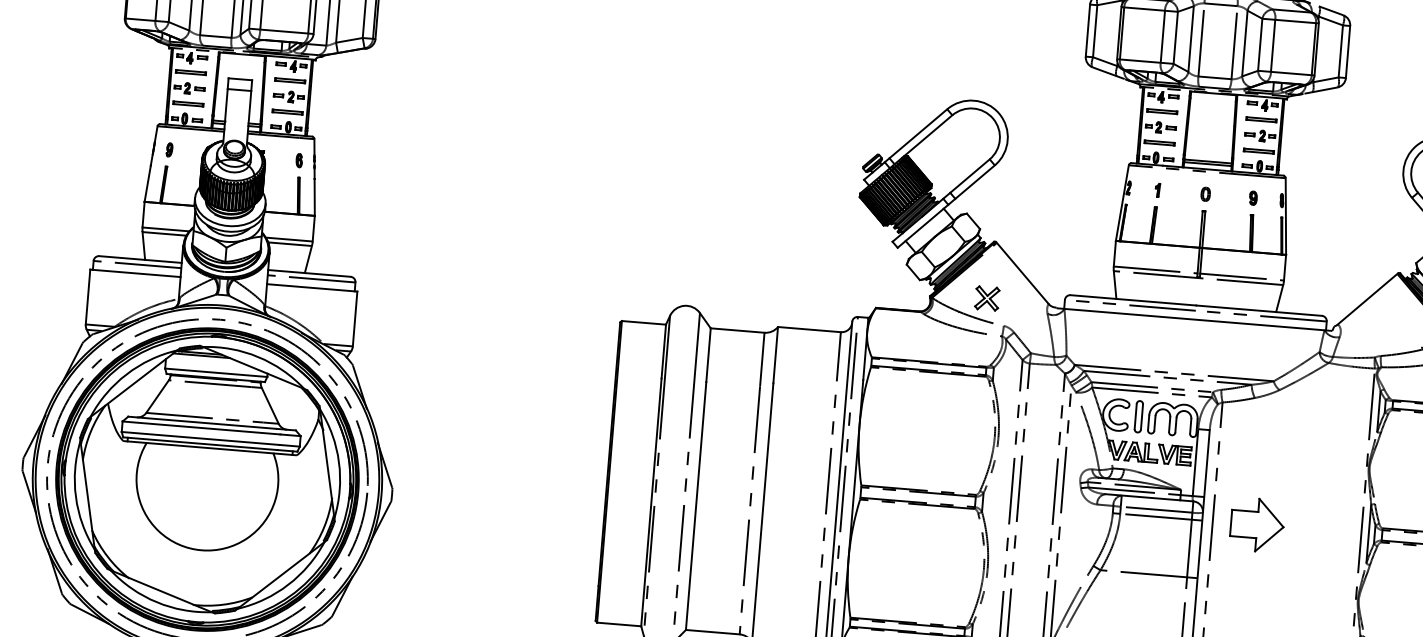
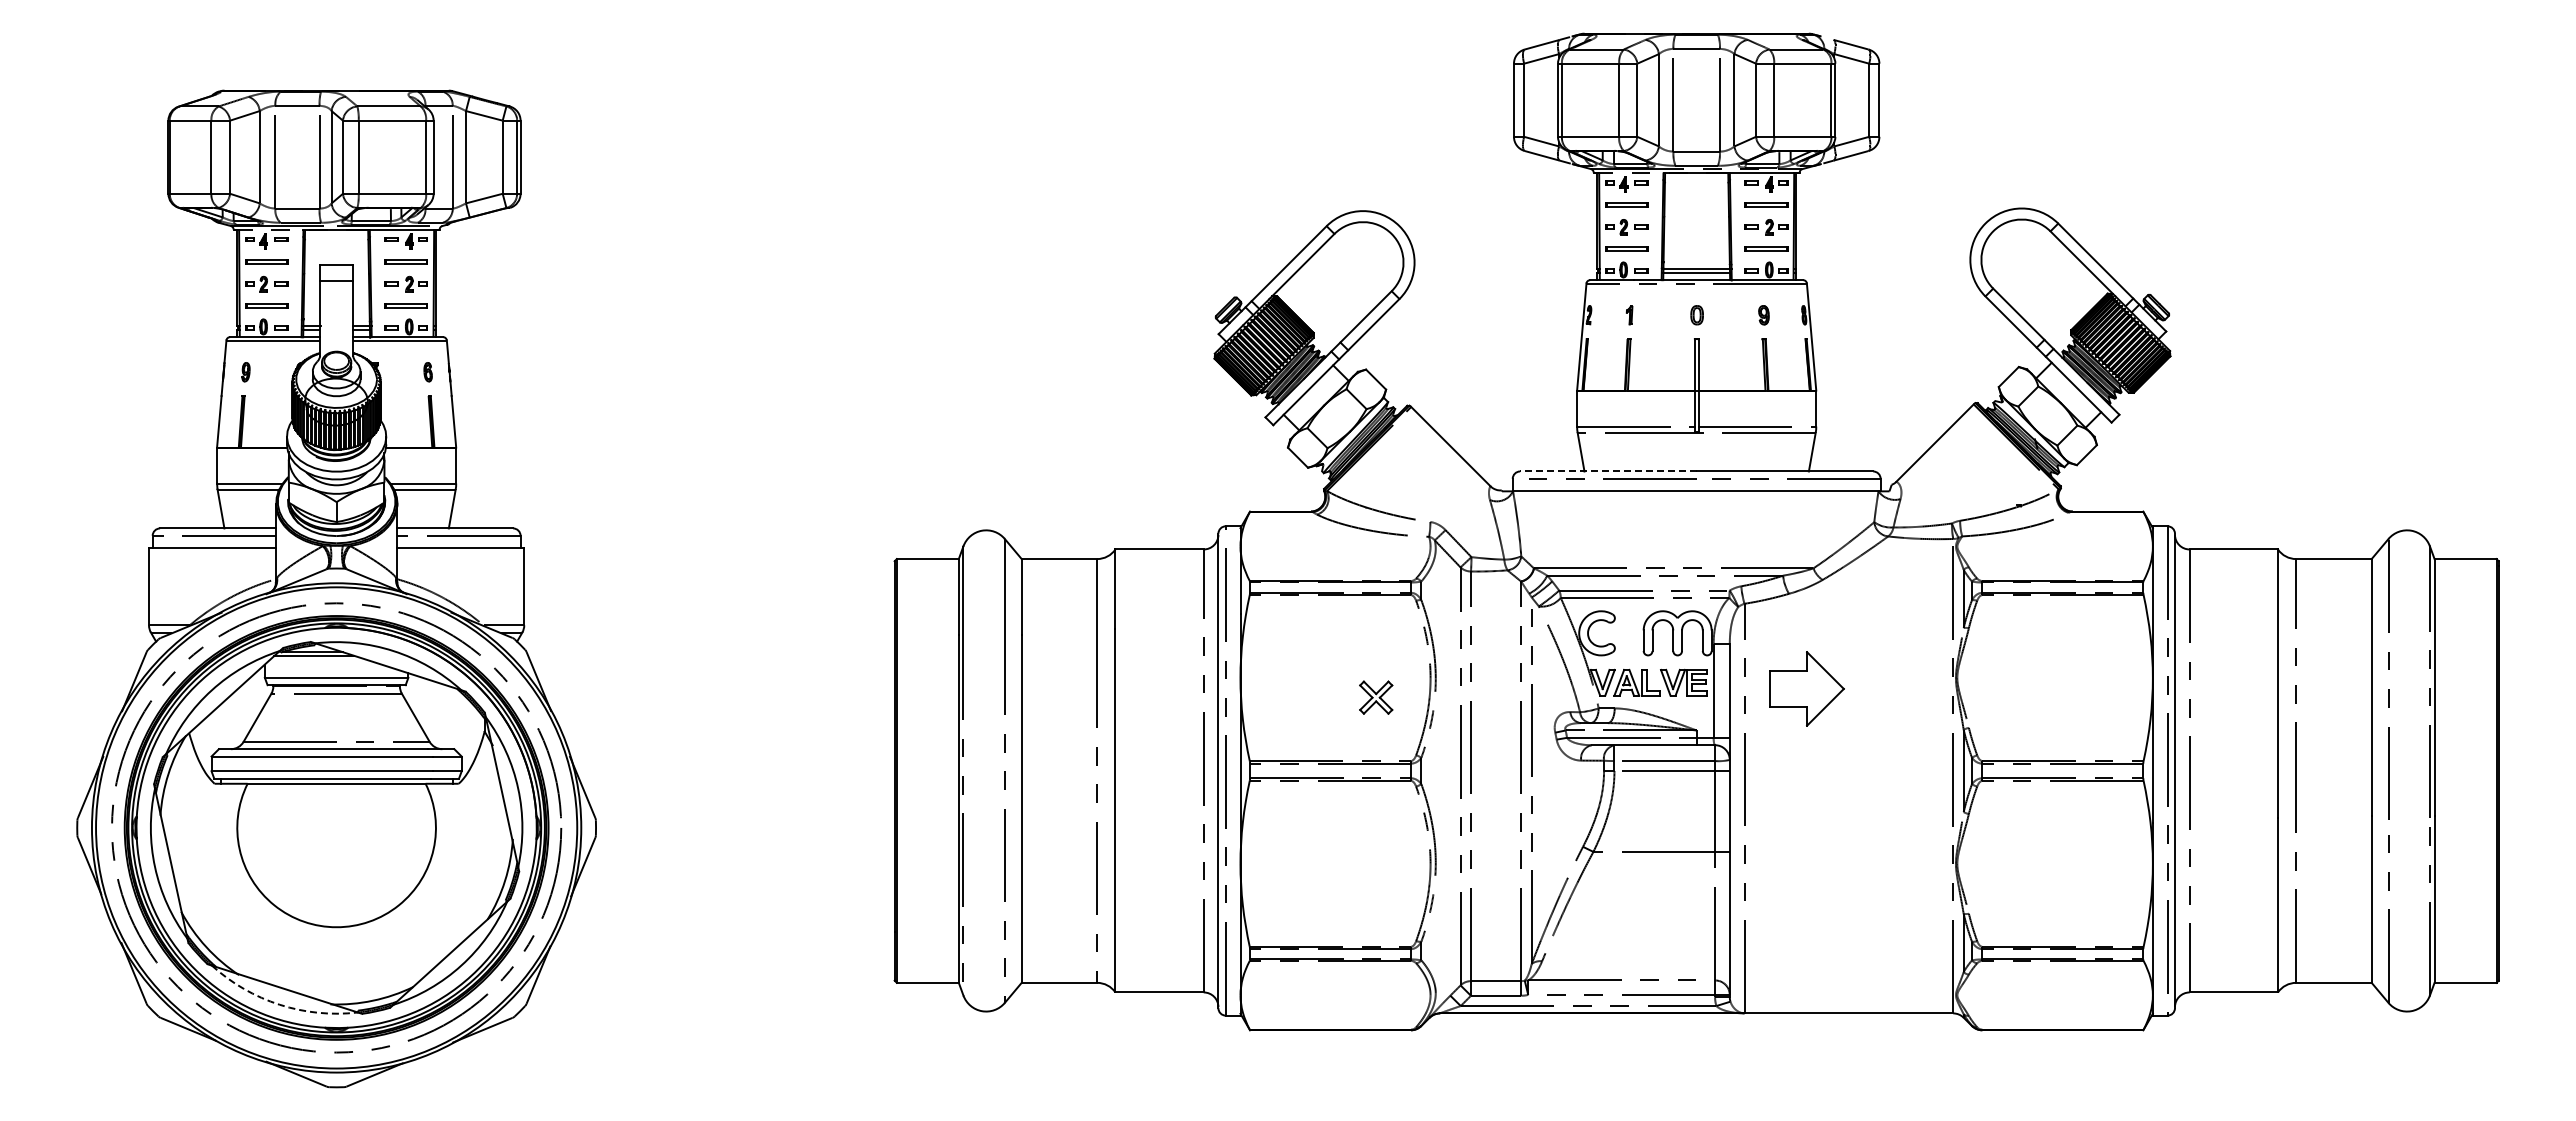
part: (987, 298) -> (1376, 697), moved
line: (1132, 300) -> (1607, 471), solid -> dashed
part: (1138, 416) -> (1629, 633), removed
part: (1256, 524) -> (1806, 688), moved
arc: (156, 601) -> (279, 1004), solid -> dashed

